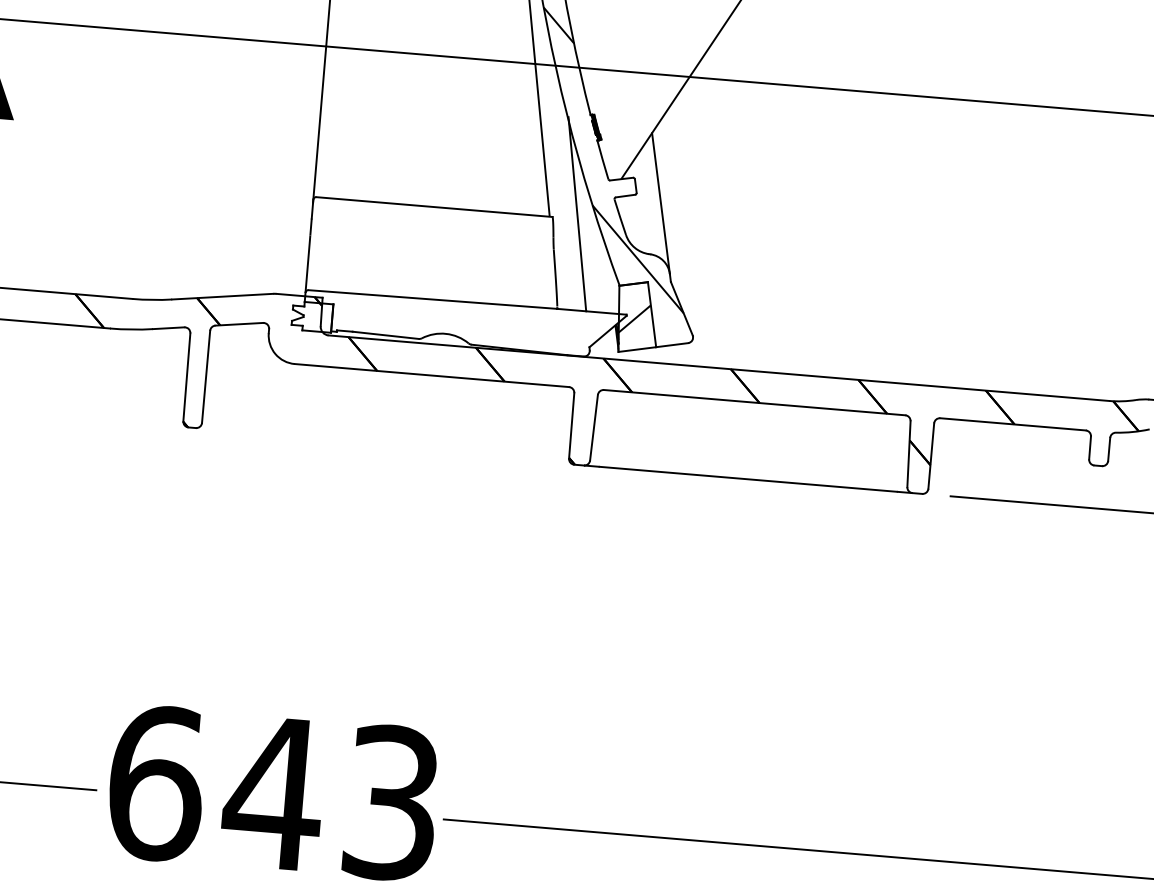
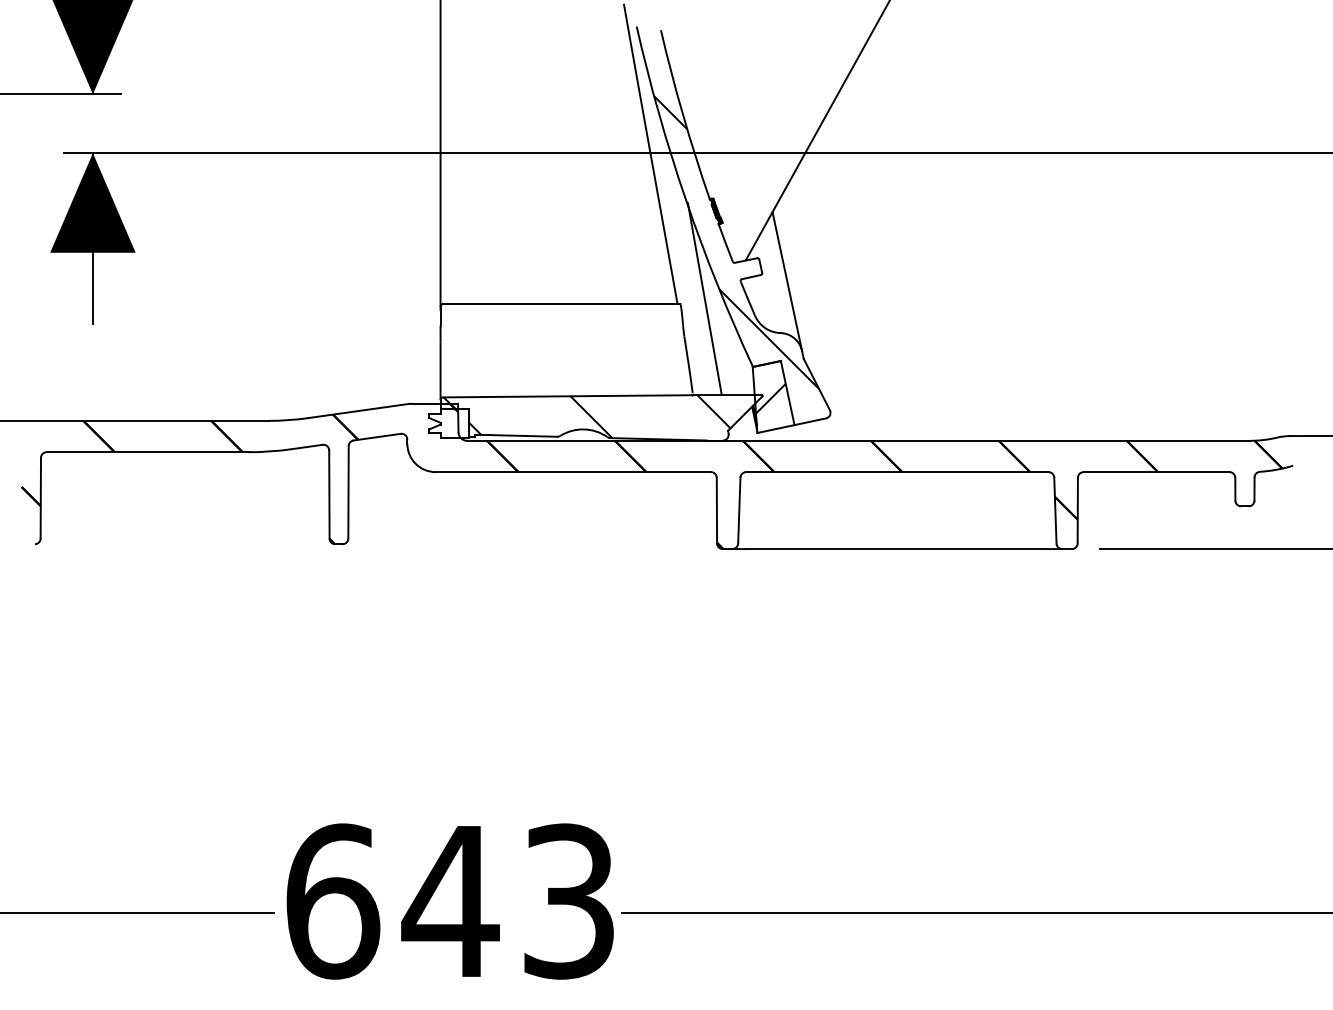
hatch: (449, 321) -> (586, 416), added

